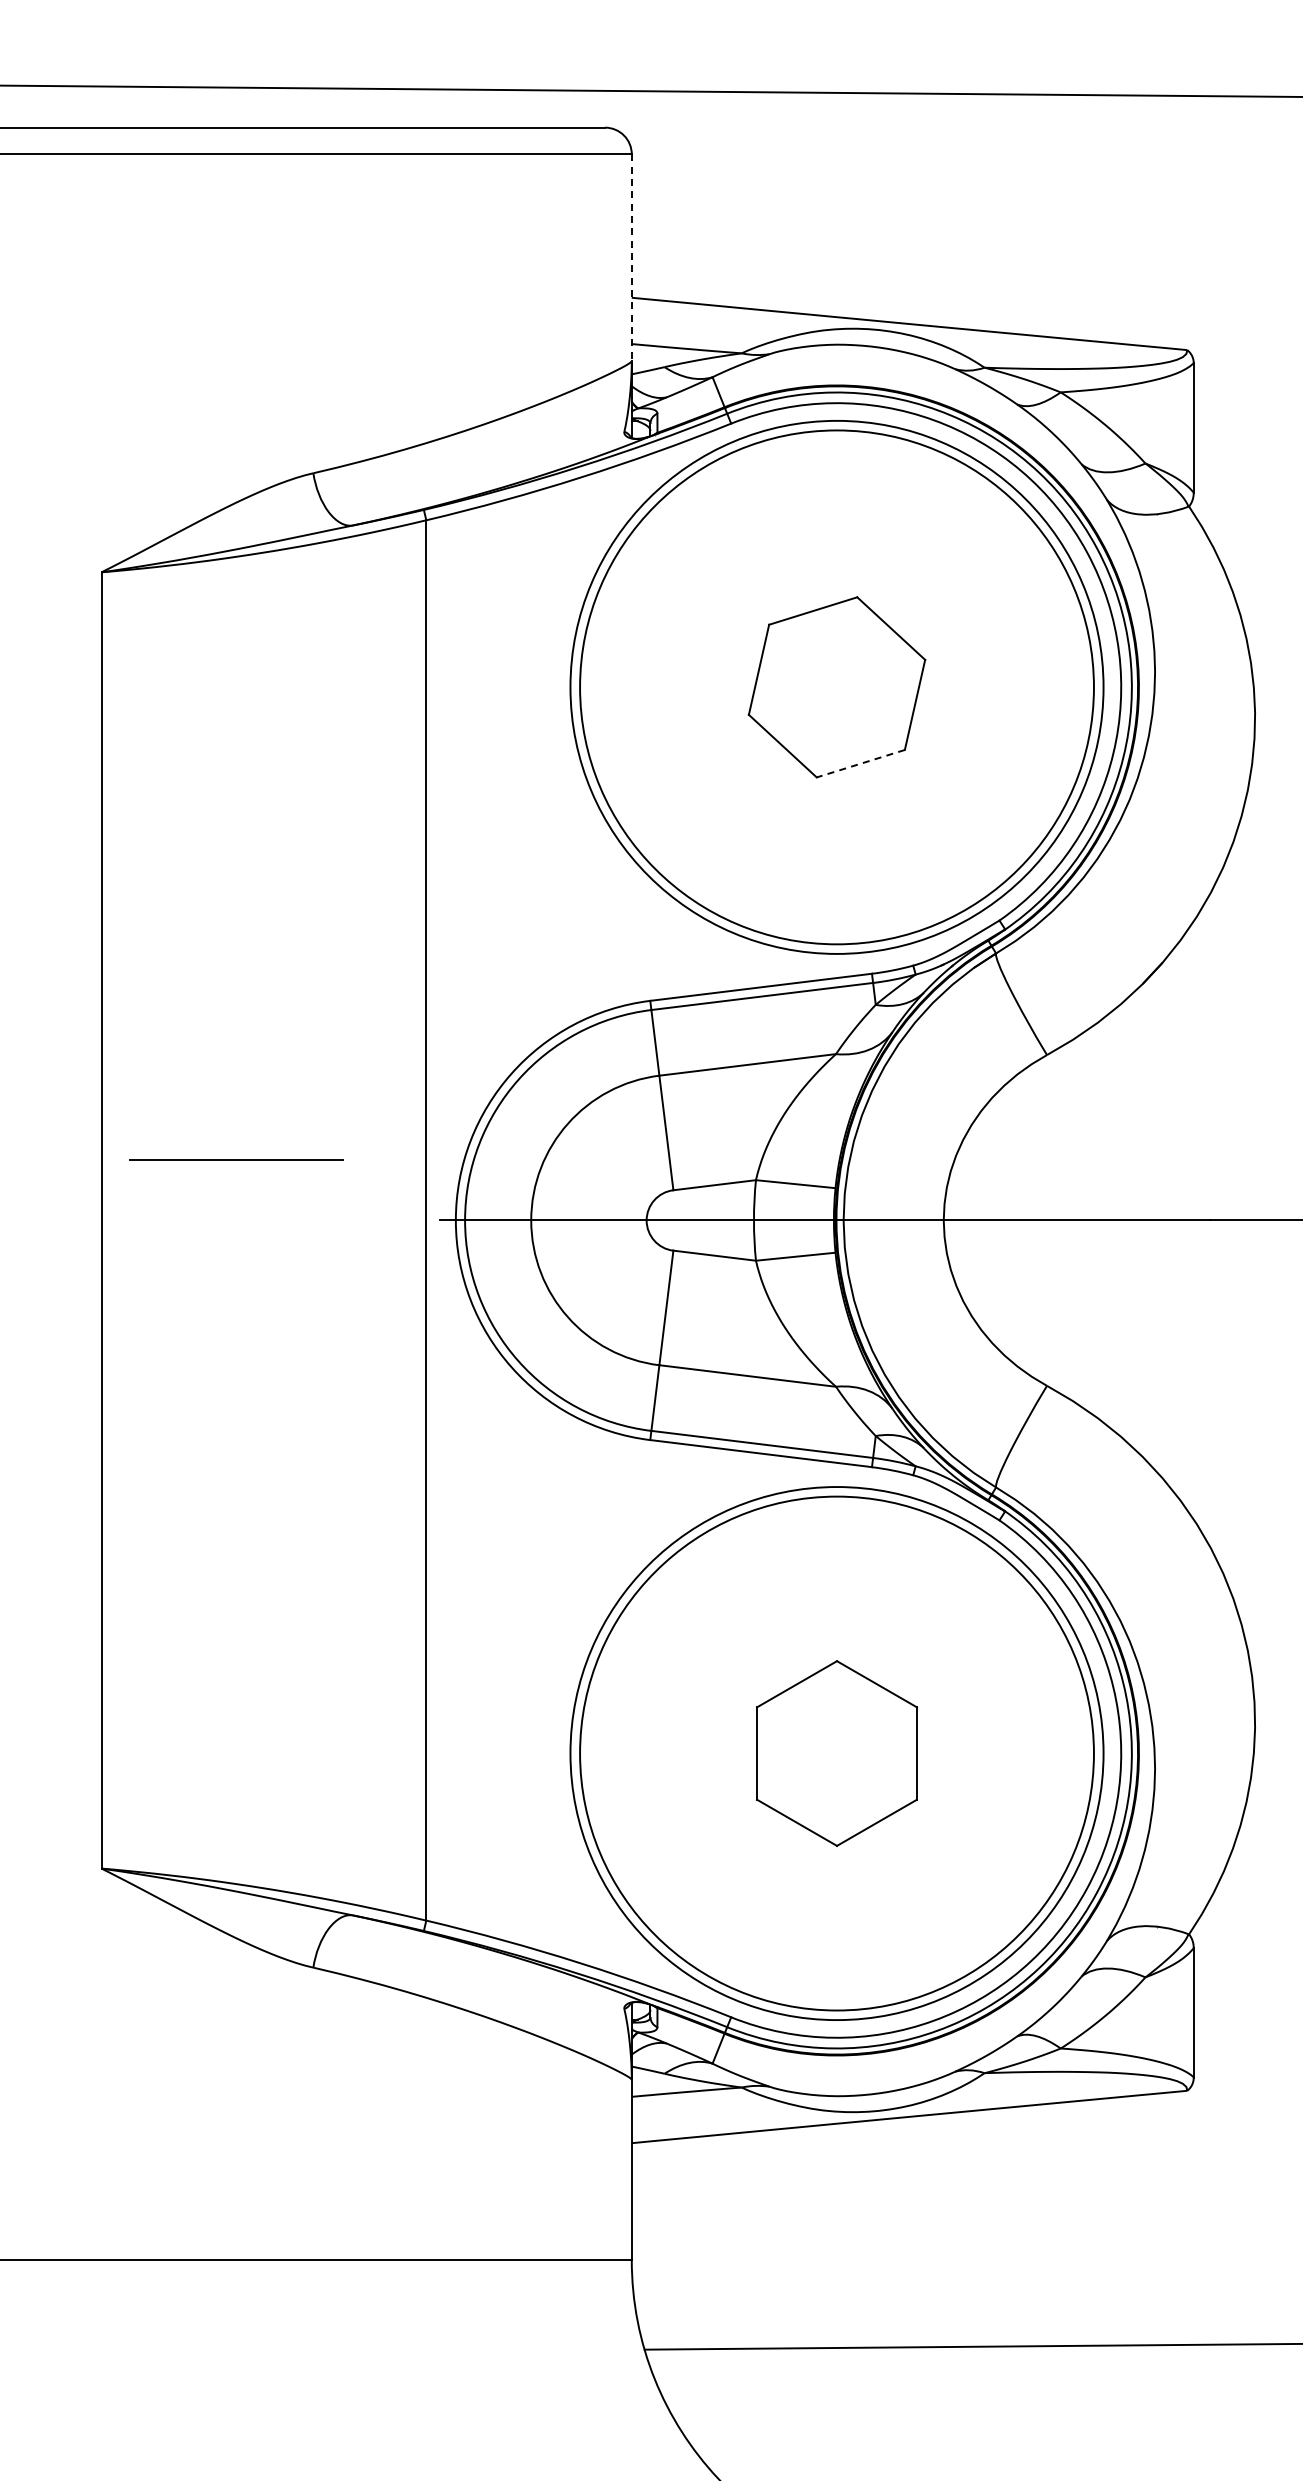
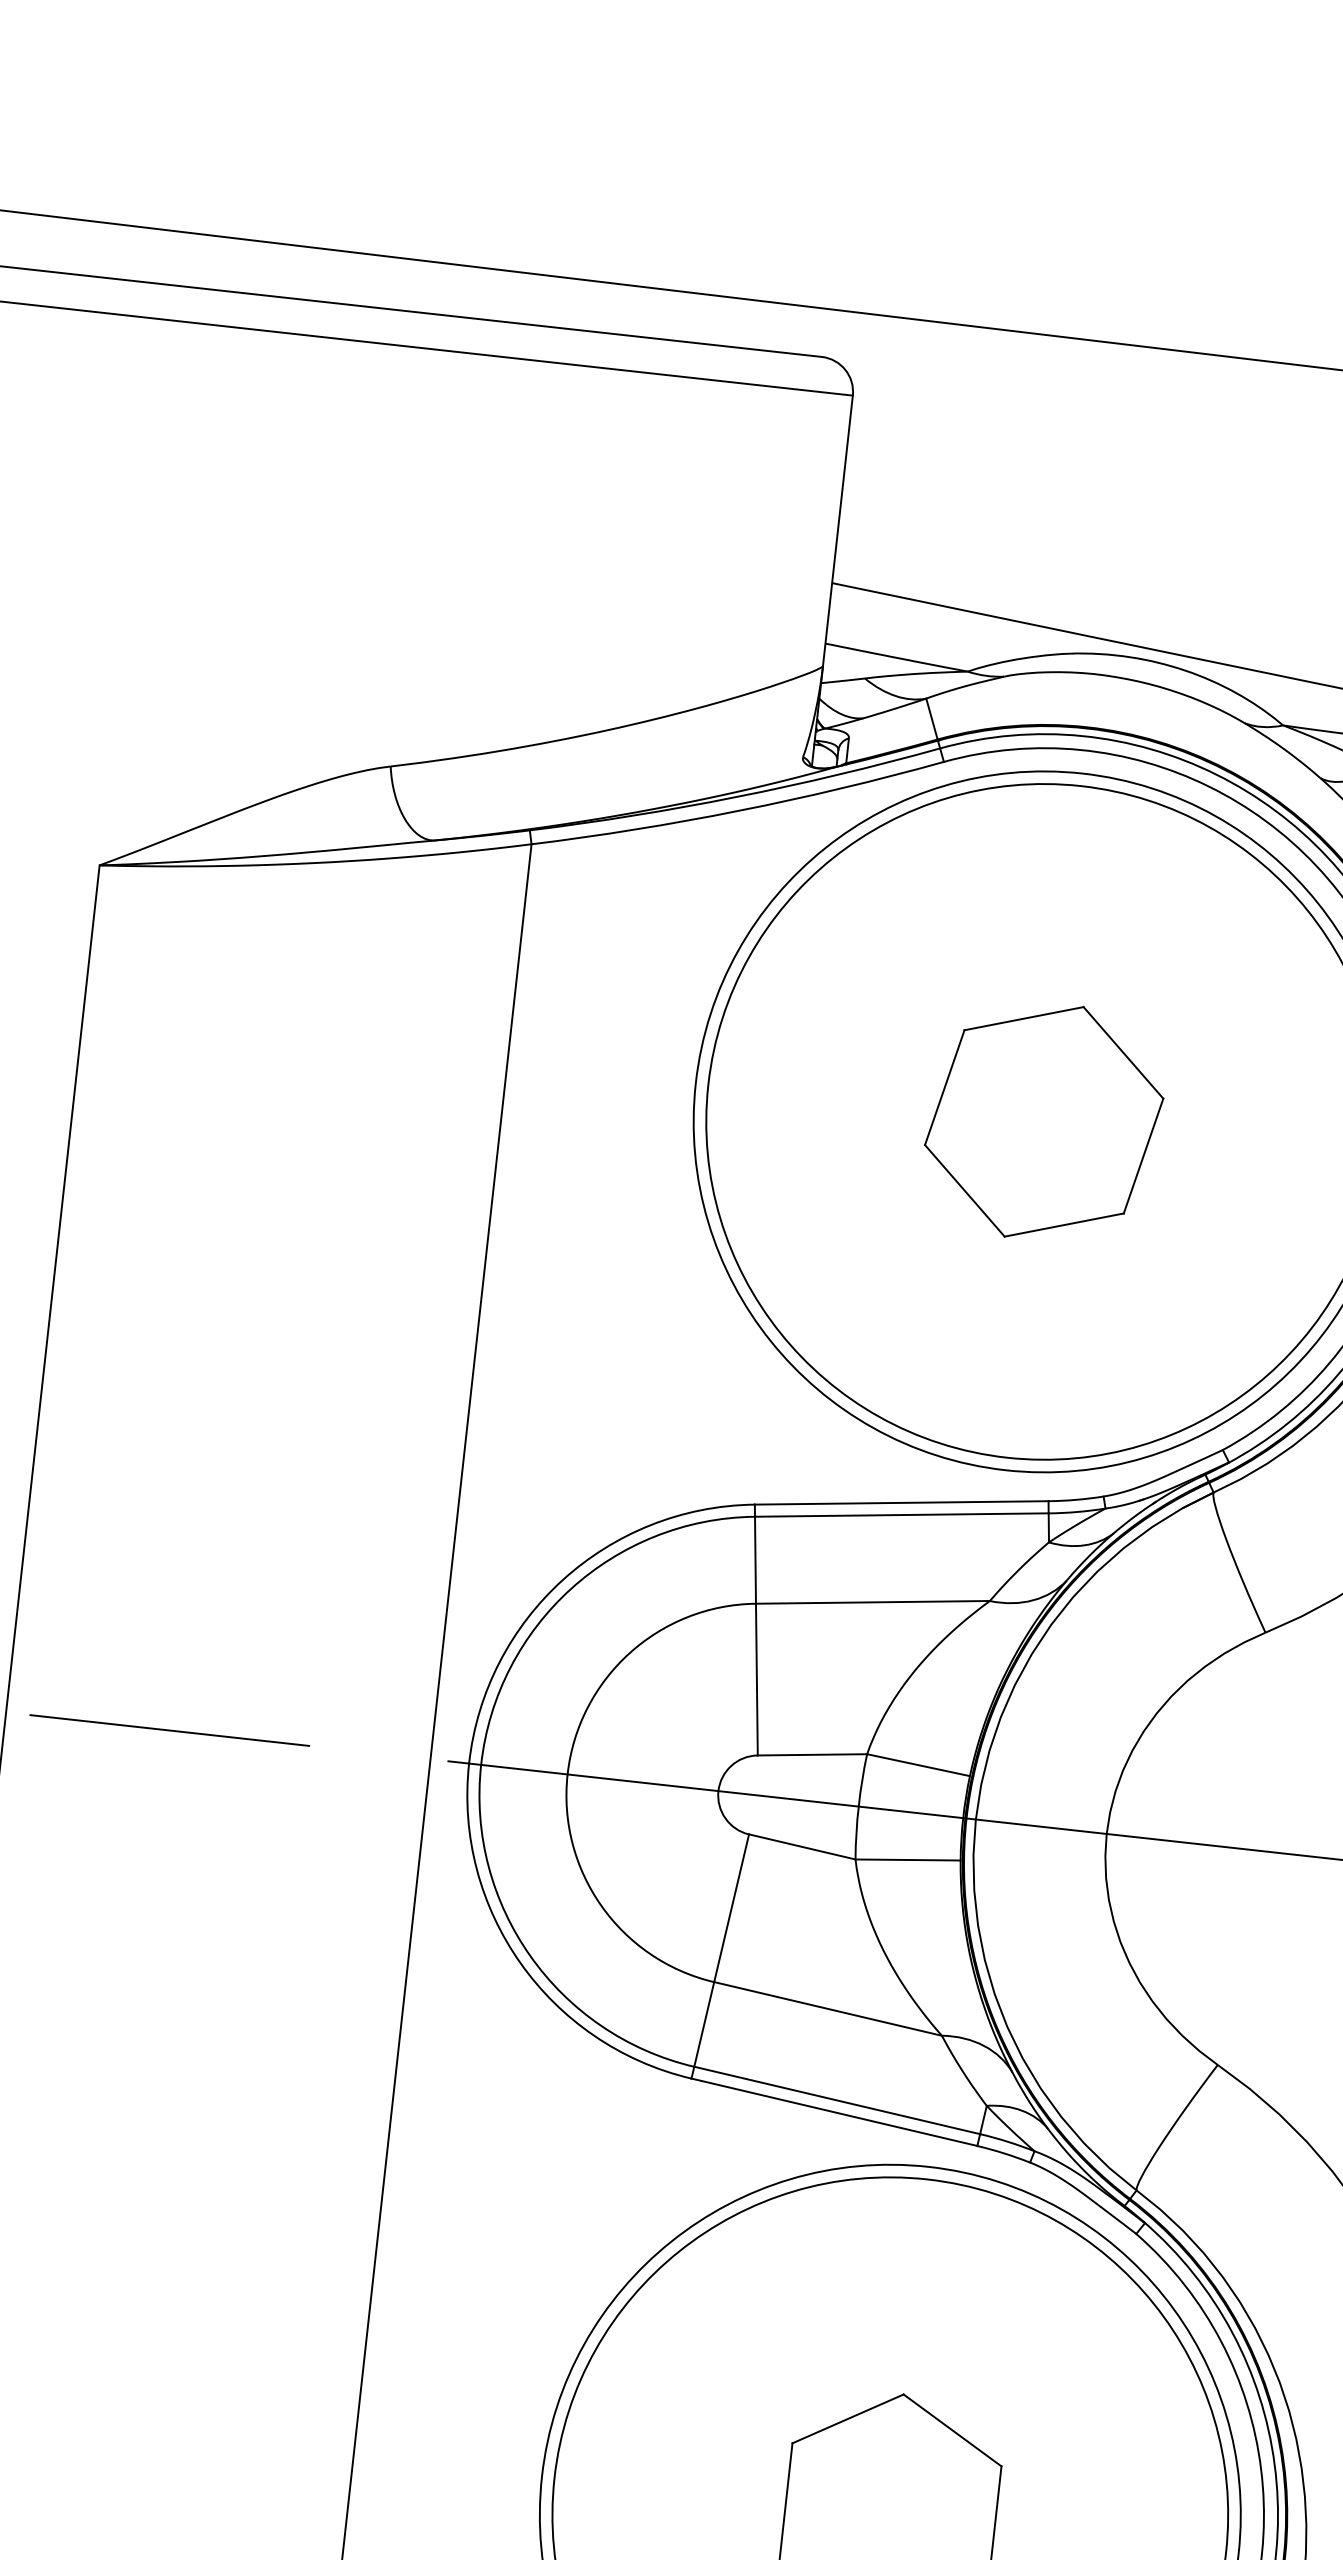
line: (631, 258) -> (837, 531), dashed -> solid
line: (860, 763) -> (1063, 1224), dashed -> solid
line: (236, 1159) -> (169, 1729), moved

